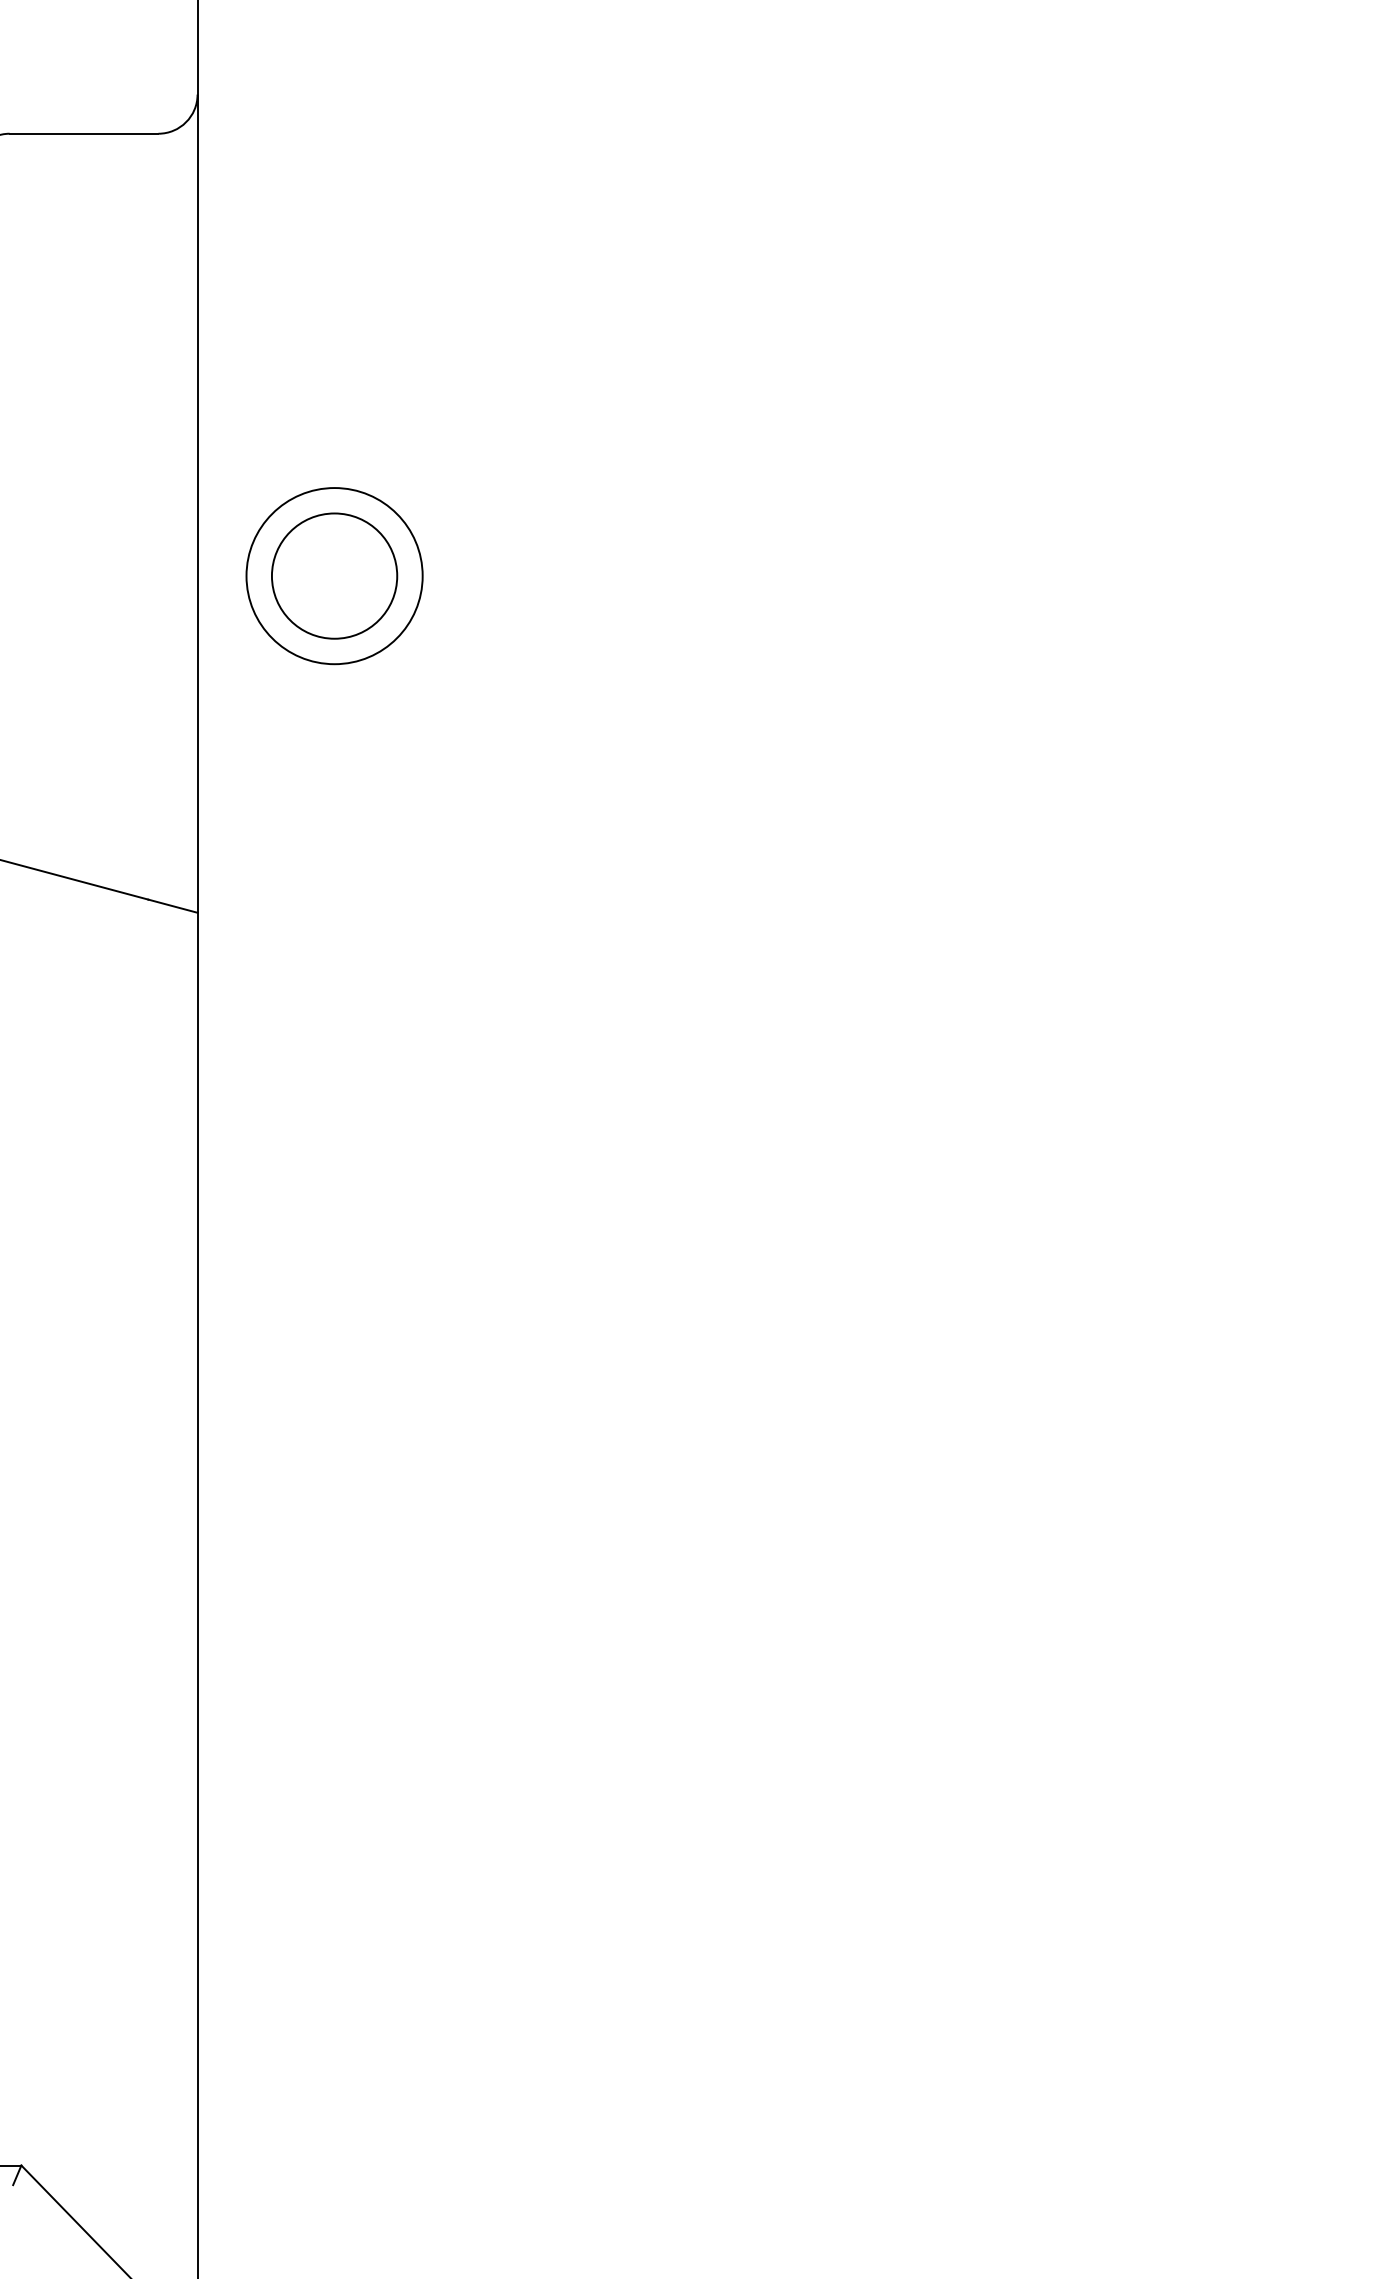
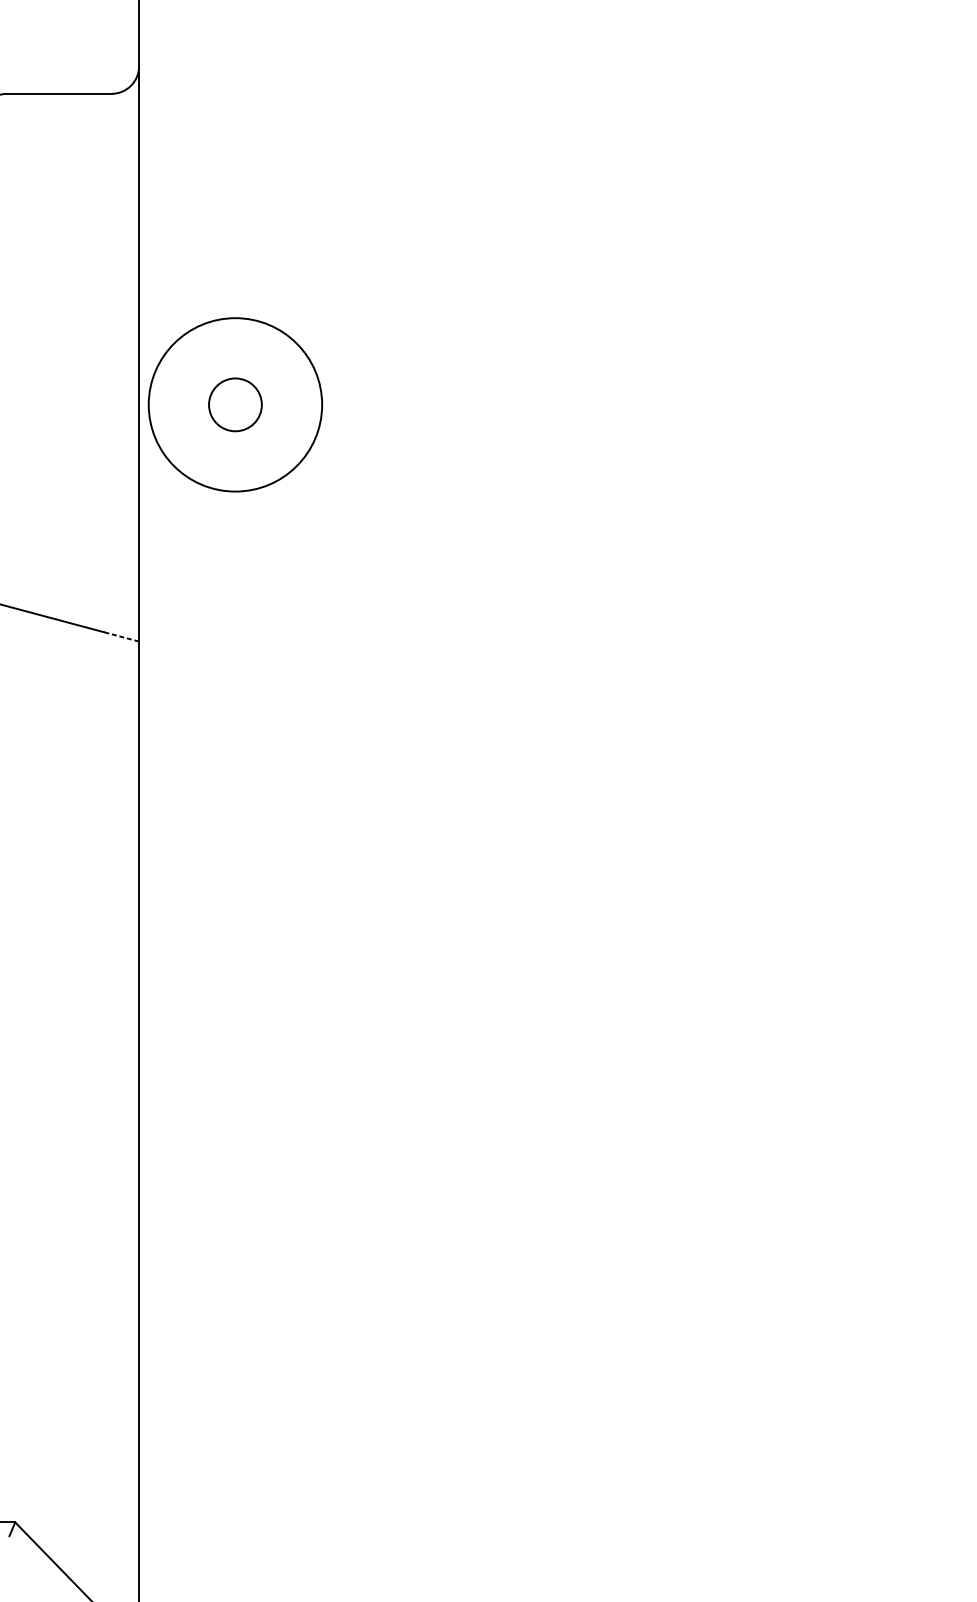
circle: (334, 575) -> (235, 404), size x0.6
circle: (334, 576) -> (235, 405), size x1.4
line: (172, 906) -> (121, 637), solid -> dashed

